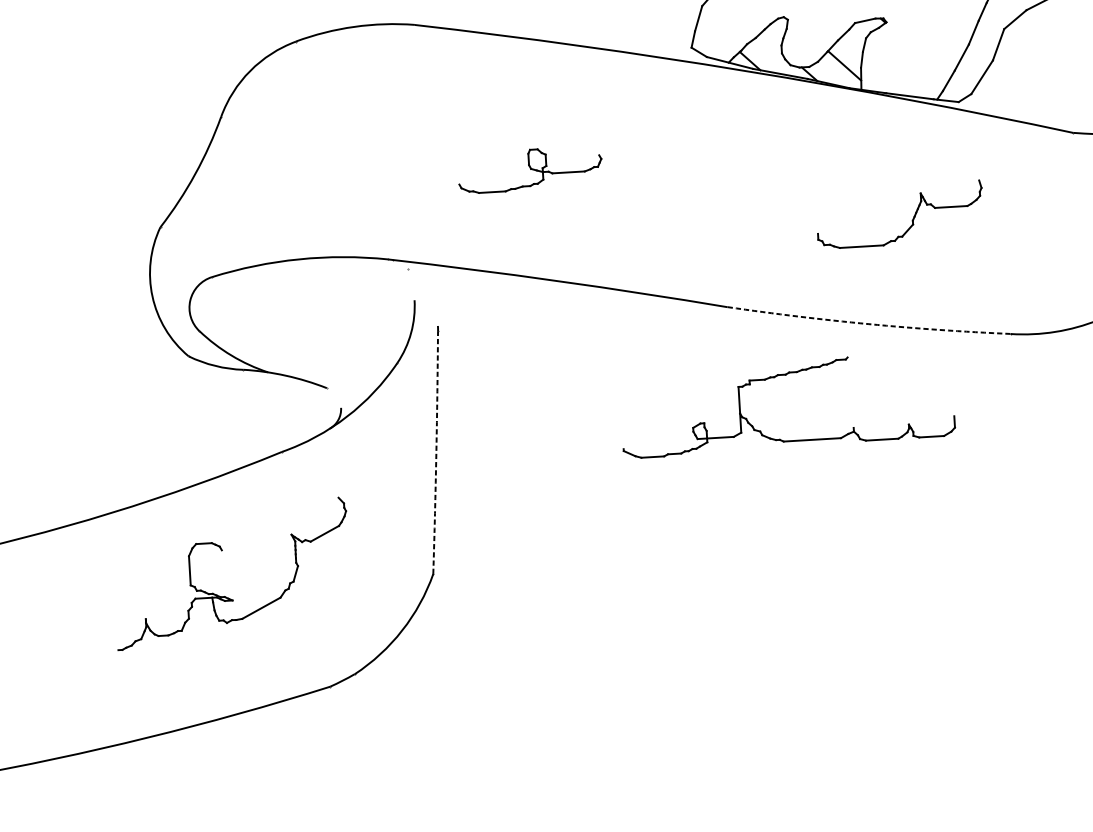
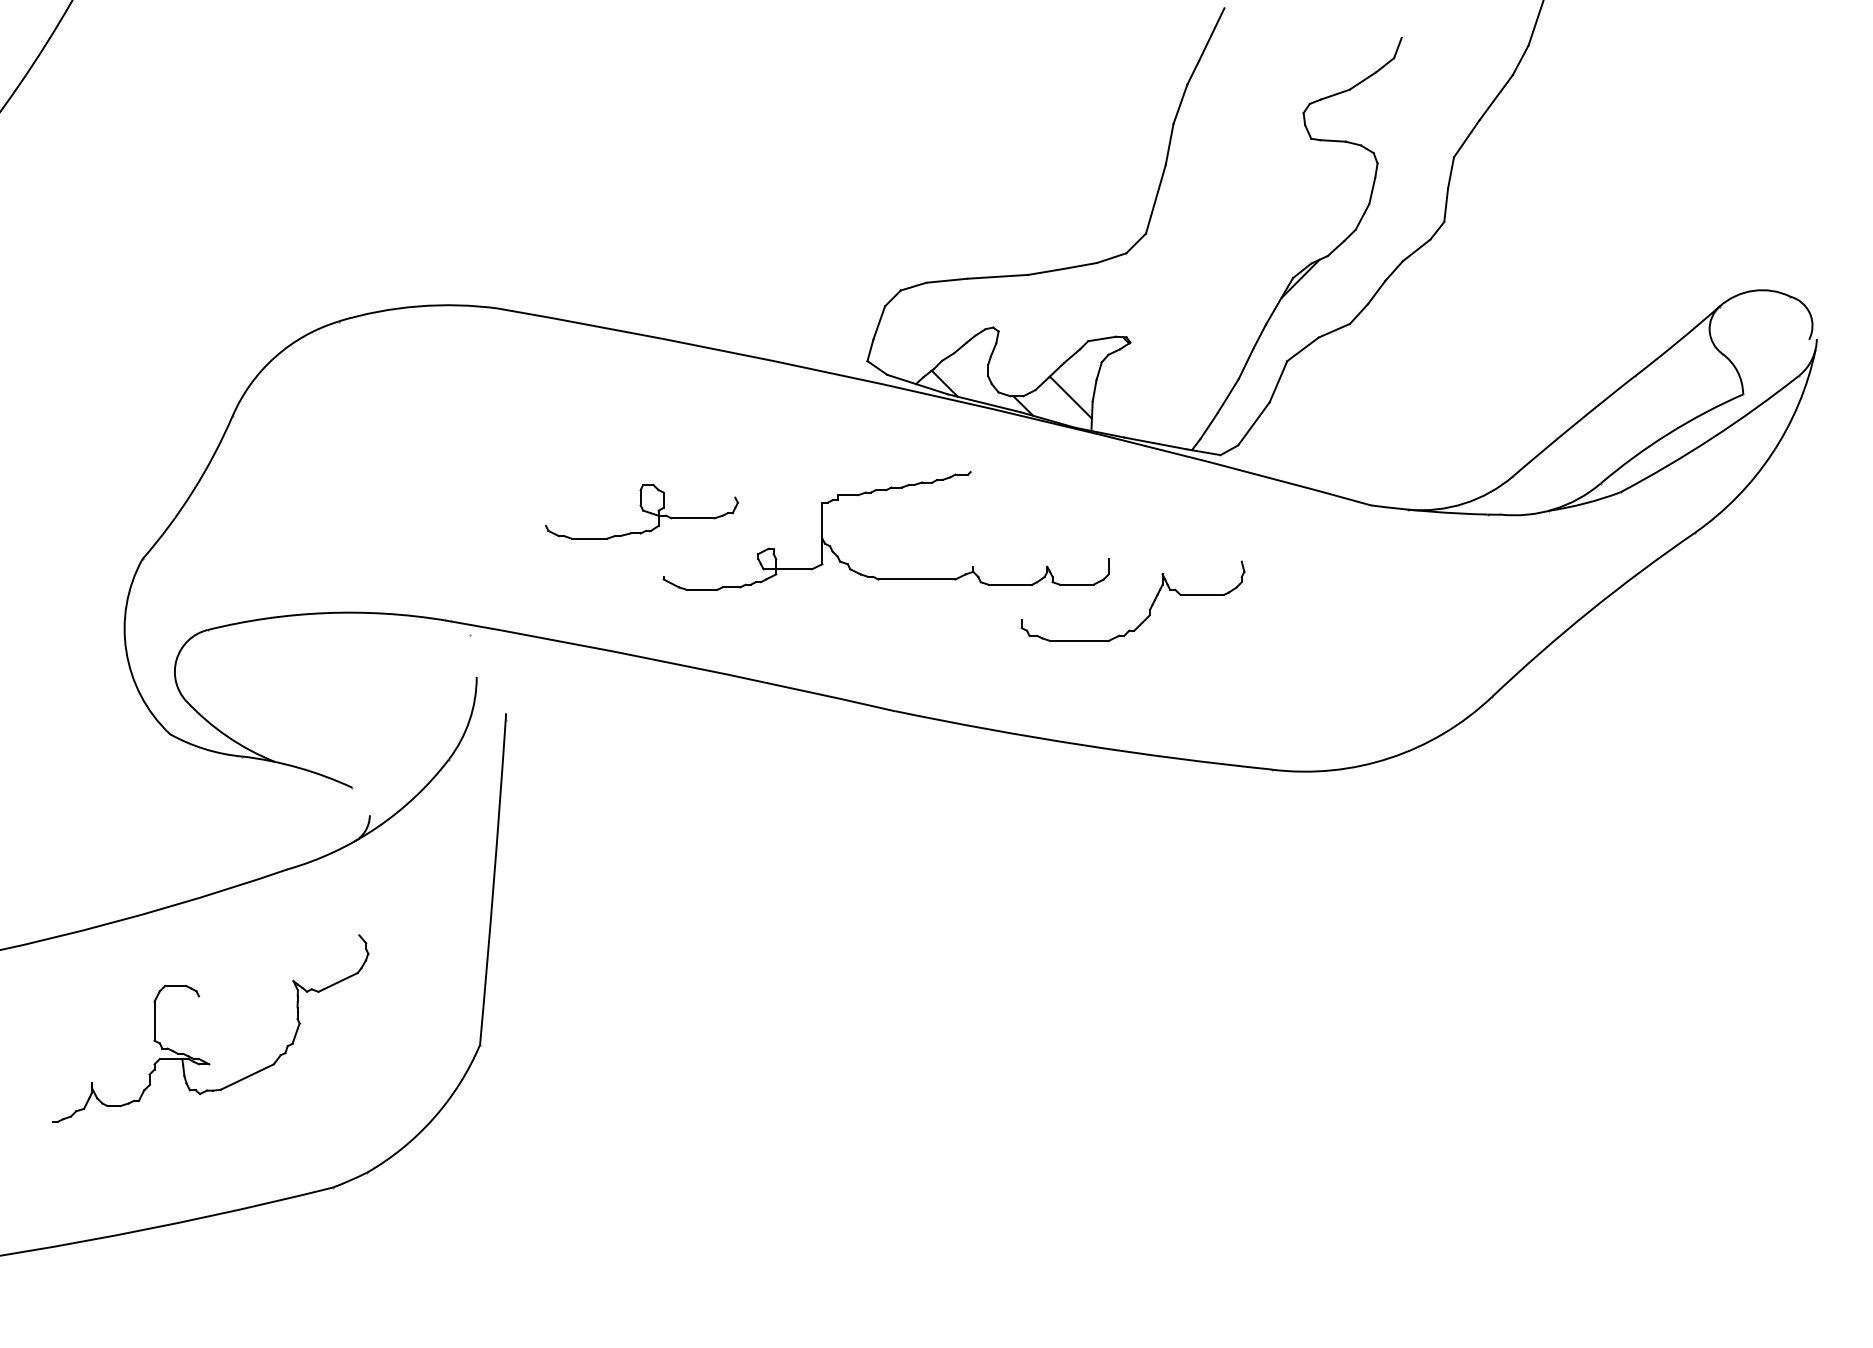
arc: (868, 324) -> (1082, 745), dashed -> solid
part: (785, 375) -> (886, 491), moved
arc: (436, 452) -> (493, 882), dashed -> solid

